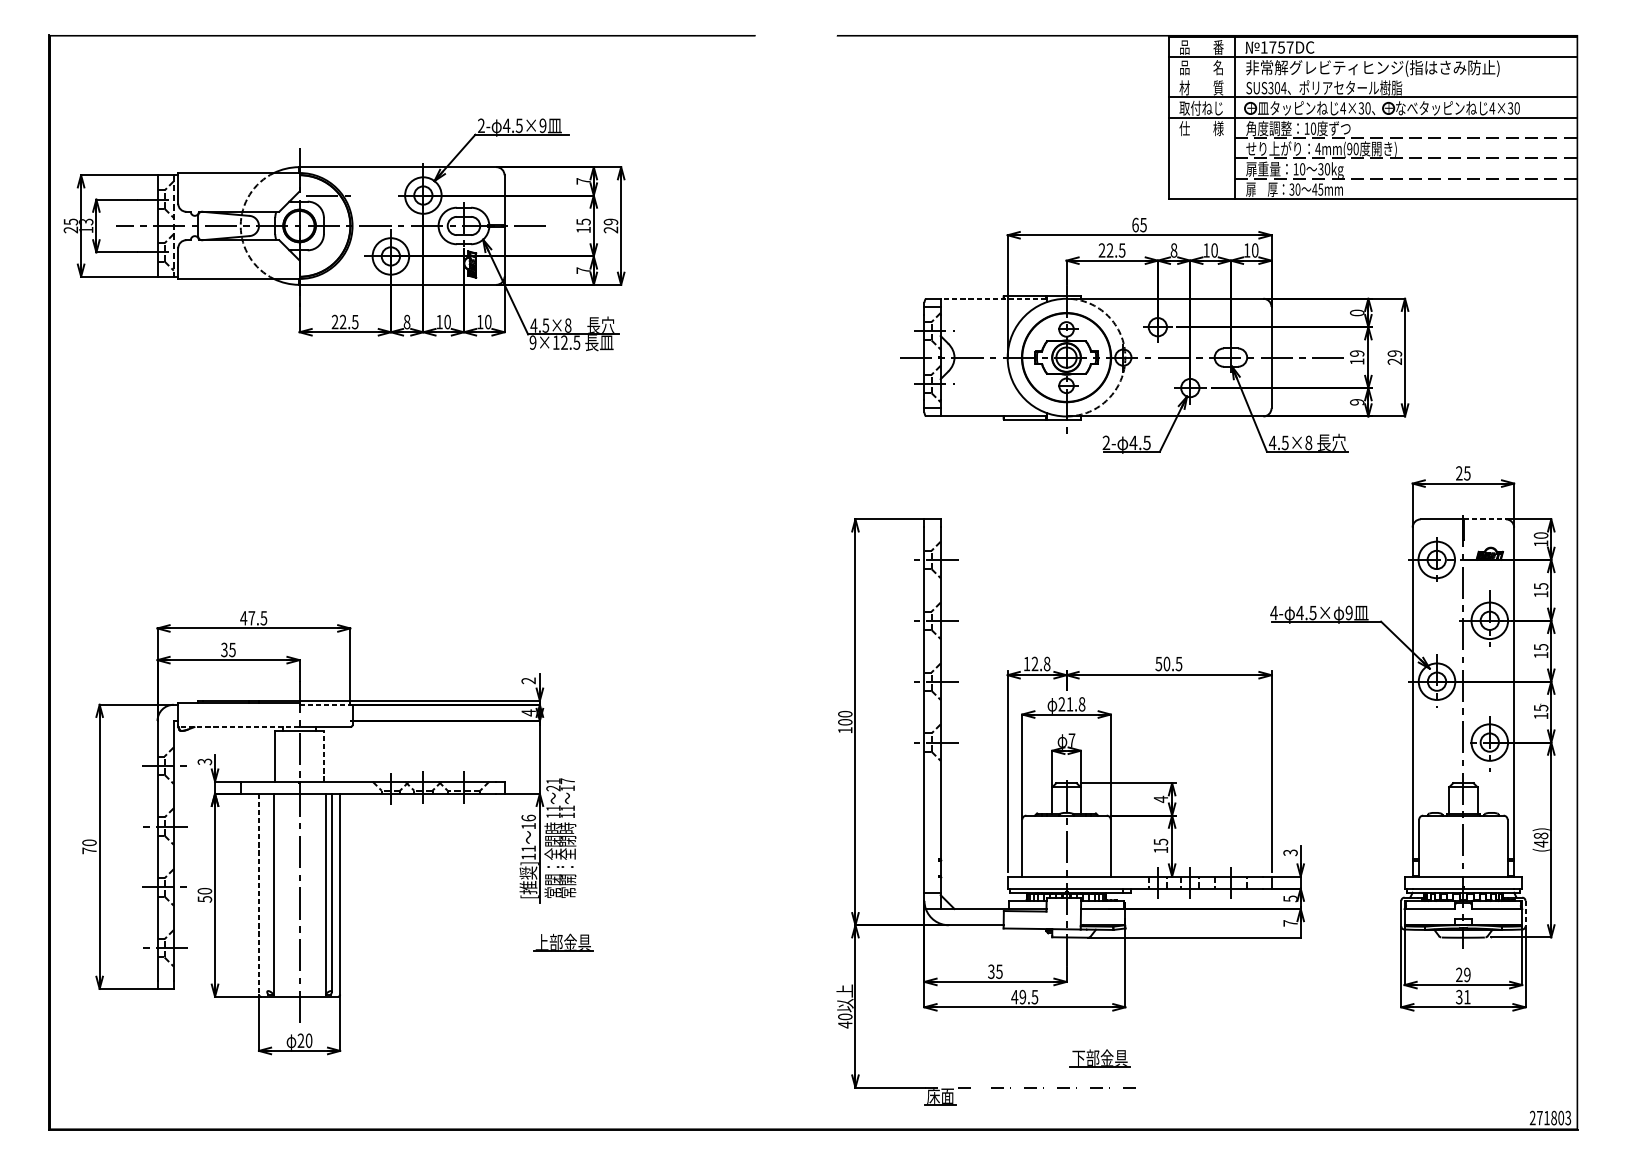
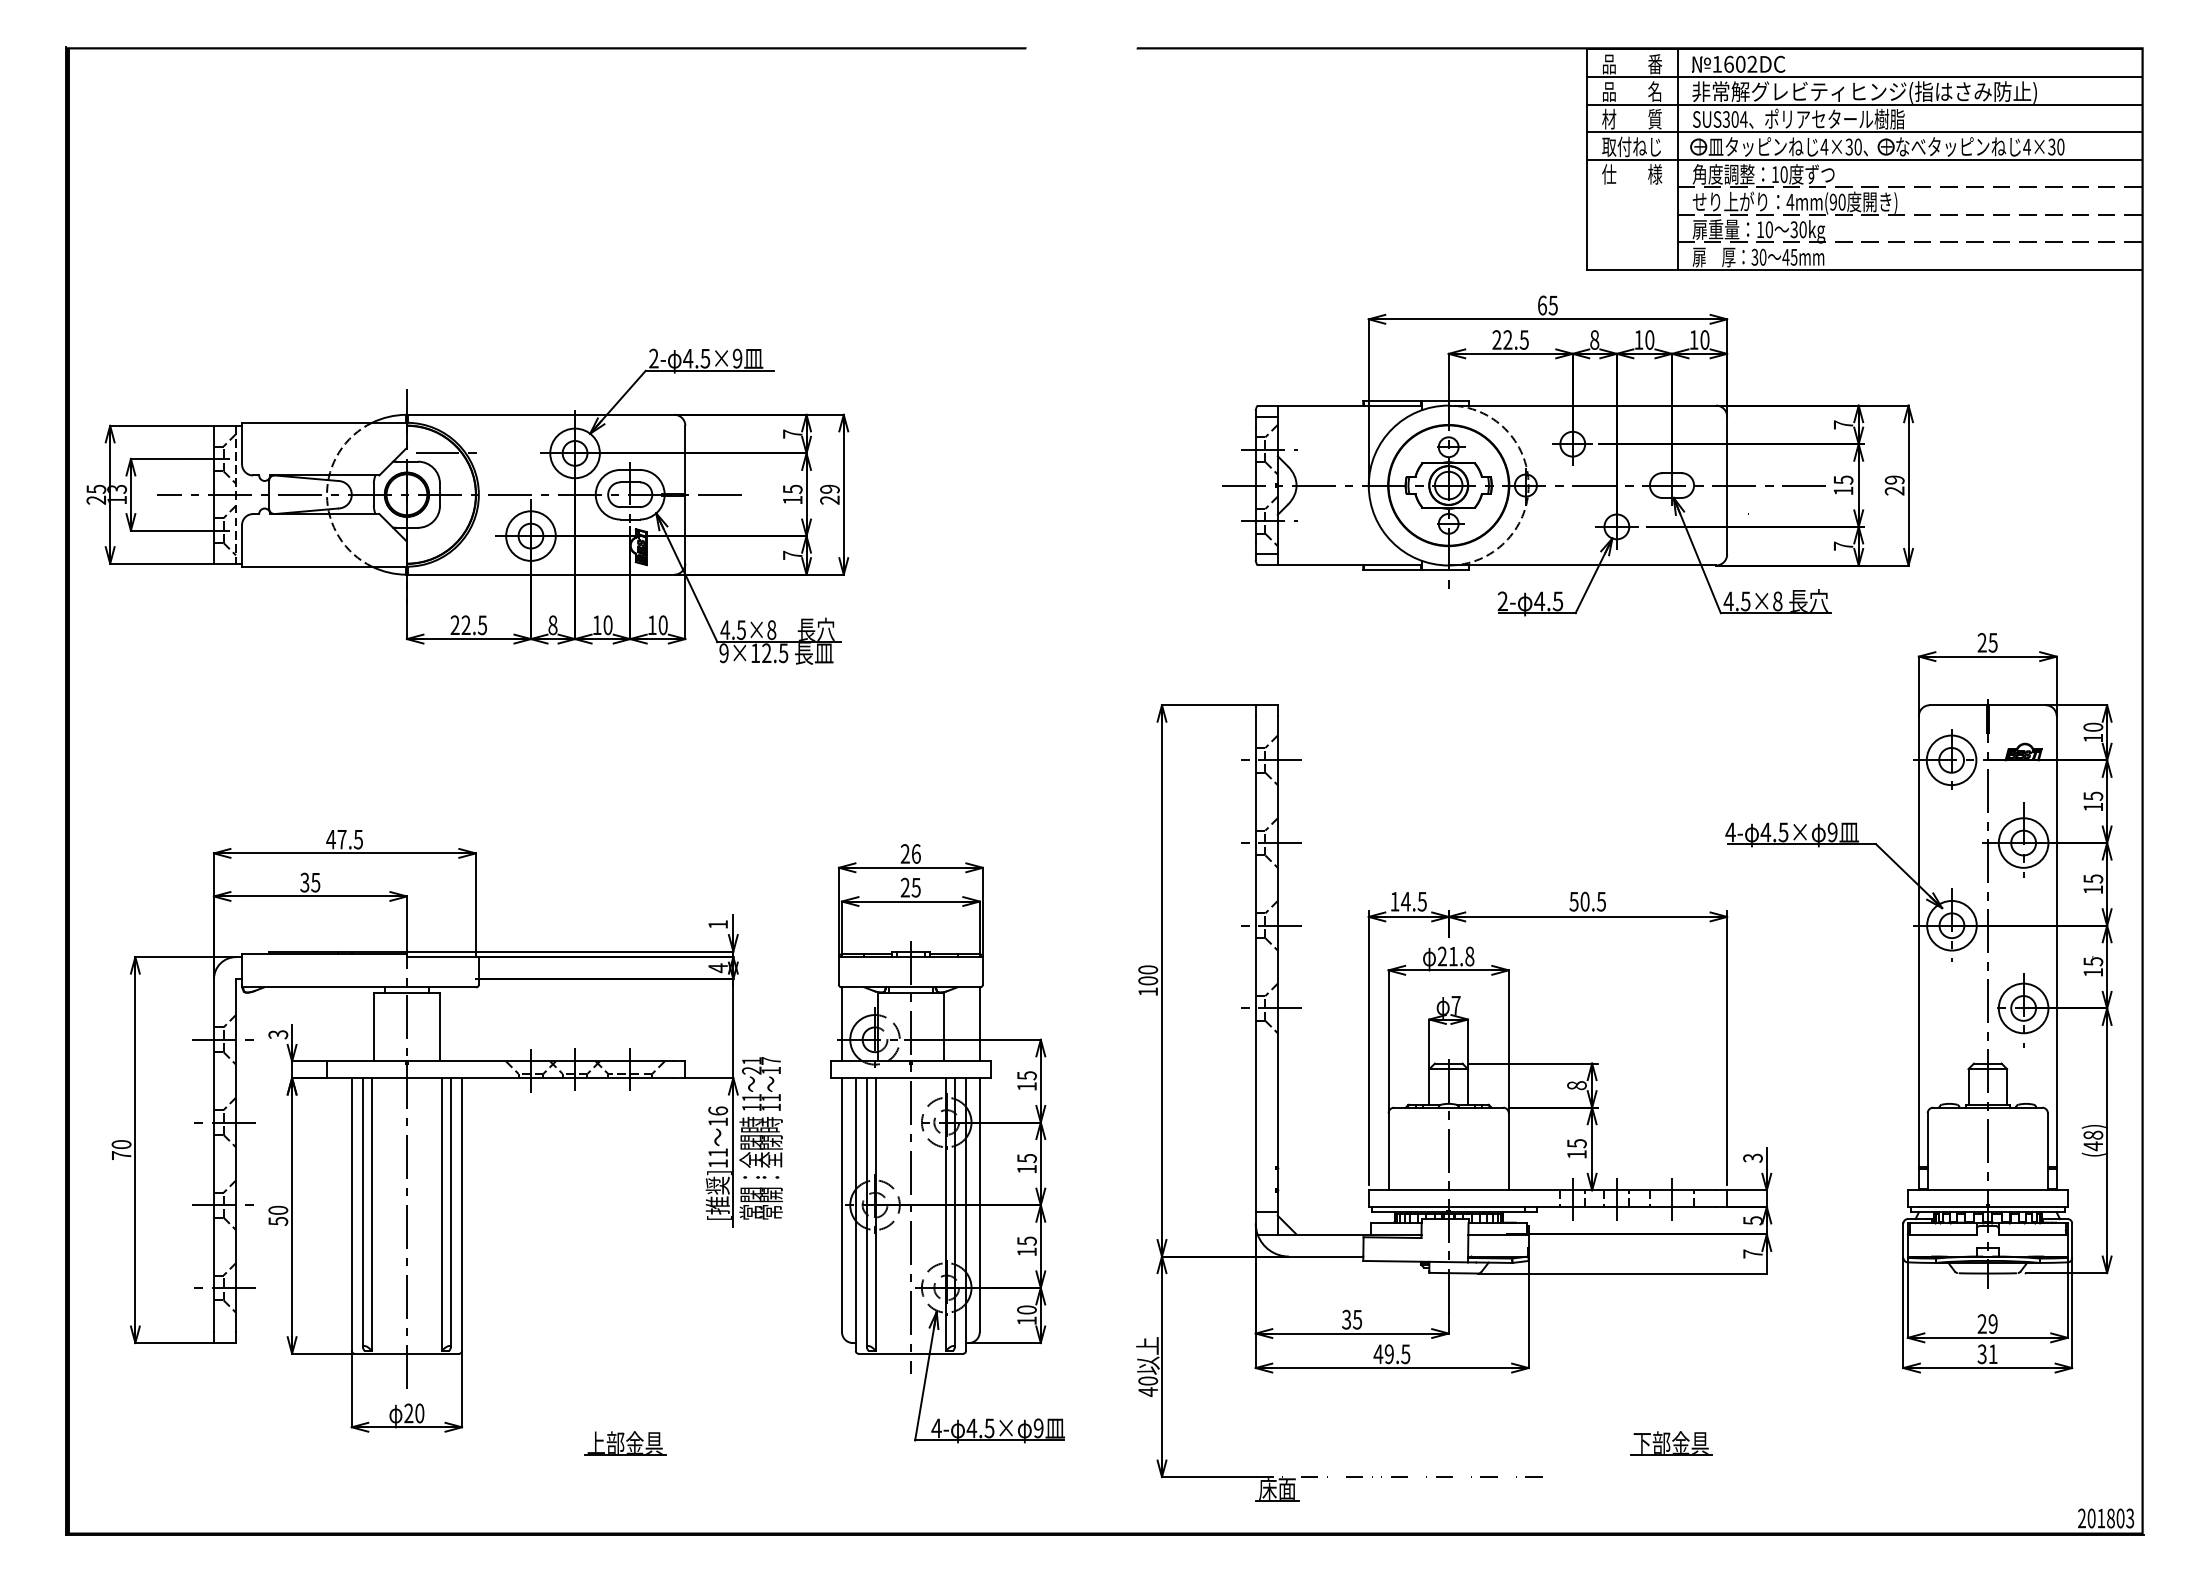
text: (1281, 46) -> (1740, 63), 1757DC -> 1602DC
line: (1372, 77) -> (1864, 104), added
part: (344, 234) -> (467, 506), moved
line: (993, 298) -> (1349, 405), dashed -> solid
text: (1357, 312) -> (1843, 424), 0 -> 7
text: (1357, 353) -> (1843, 479), 19 -> 15
text: (1357, 401) -> (1843, 545), 9 -> 7
line: (1485, 519) -> (2017, 705), dashed -> solid
text: (1040, 663) -> (1413, 901), 12.8 -> 14.5
text: (528, 680) -> (717, 924), 2 -> 1
line: (325, 705) -> (442, 957), dashed -> solid
line: (238, 727) -> (324, 987), dashed -> solid
line: (324, 755) -> (440, 1026), dashed -> solid
text: (1160, 799) -> (1576, 1085), 4 -> 8
part: (697, 842) -> (947, 1143), added
line: (266, 892) -> (362, 1212), added
line: (258, 894) -> (351, 1214), dashed -> solid
line: (1525, 914) -> (2072, 1241), dashed -> solid
part: (563, 942) -> (625, 1443), moved
part: (1100, 1058) -> (1671, 1443), moved
text: (1539, 1118) -> (2091, 1518), 271803 -> 201803

